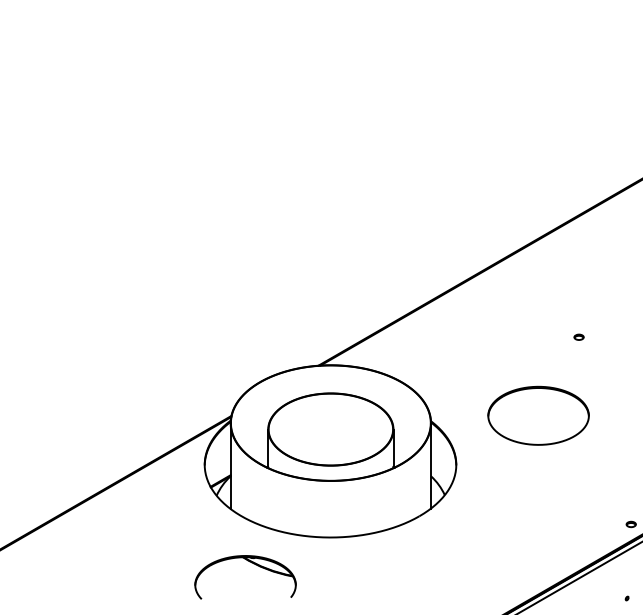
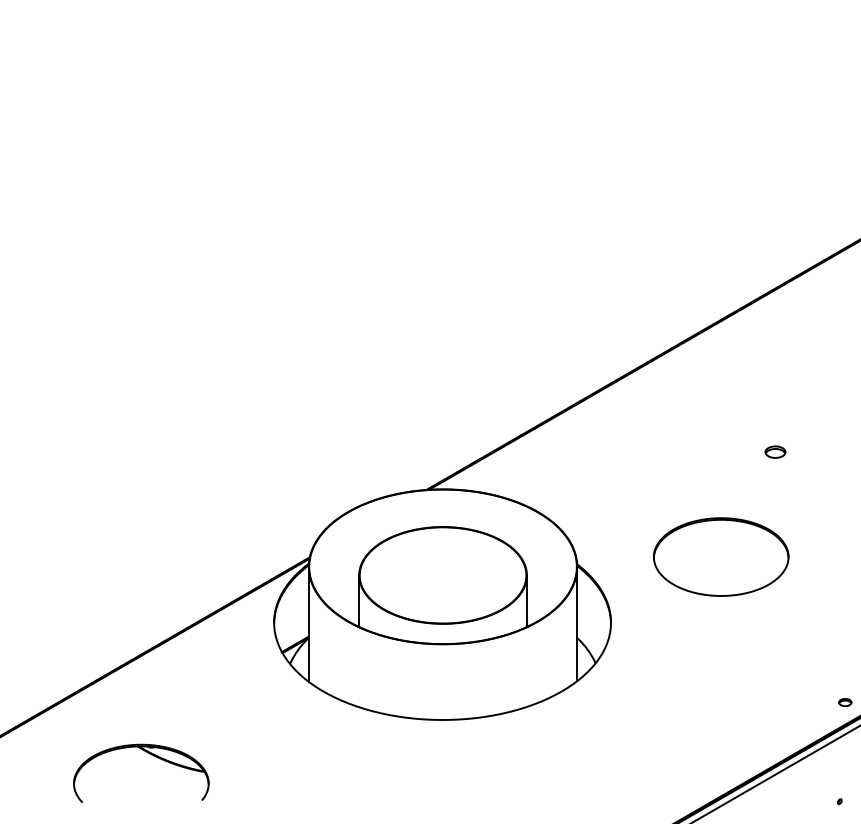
part: (578, 336) -> (774, 450), size x1.6
part: (251, 563) -> (149, 754), moved

